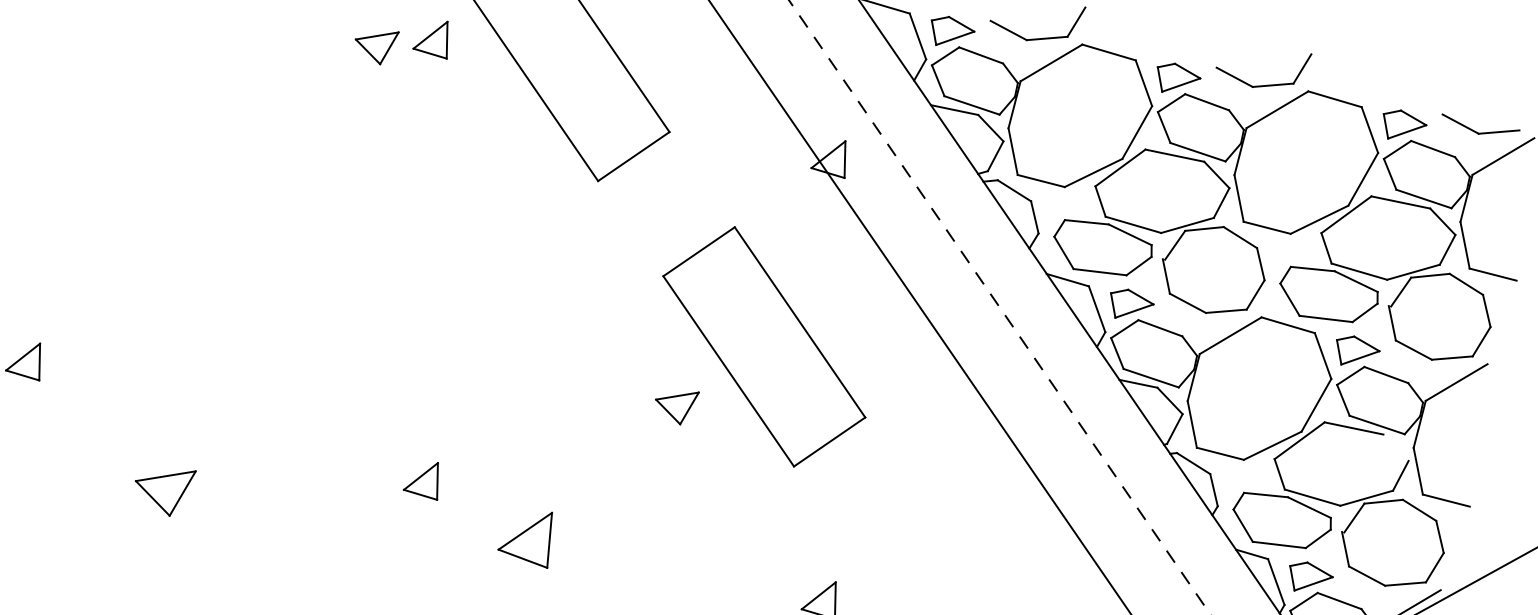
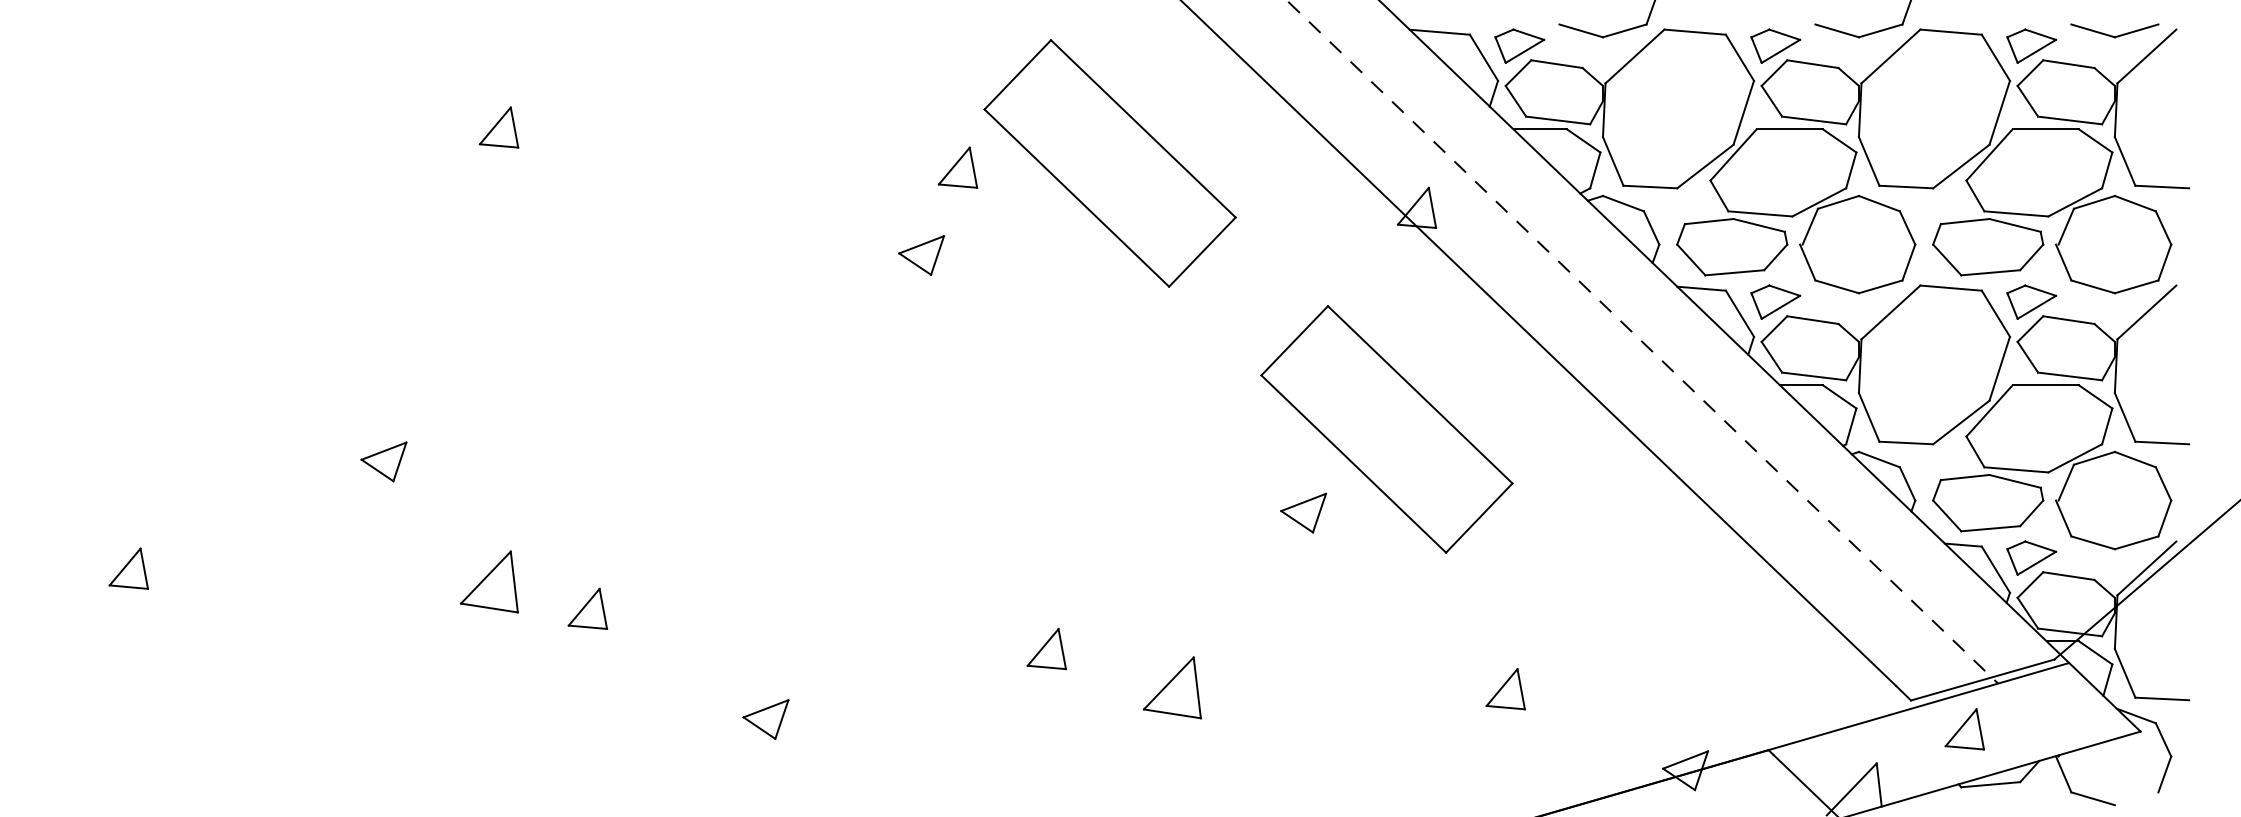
part: (375, 45) -> (921, 255), moved
line: (1395, 447) -> (2095, 396), added
part: (162, 489) -> (765, 719), size x0.71

